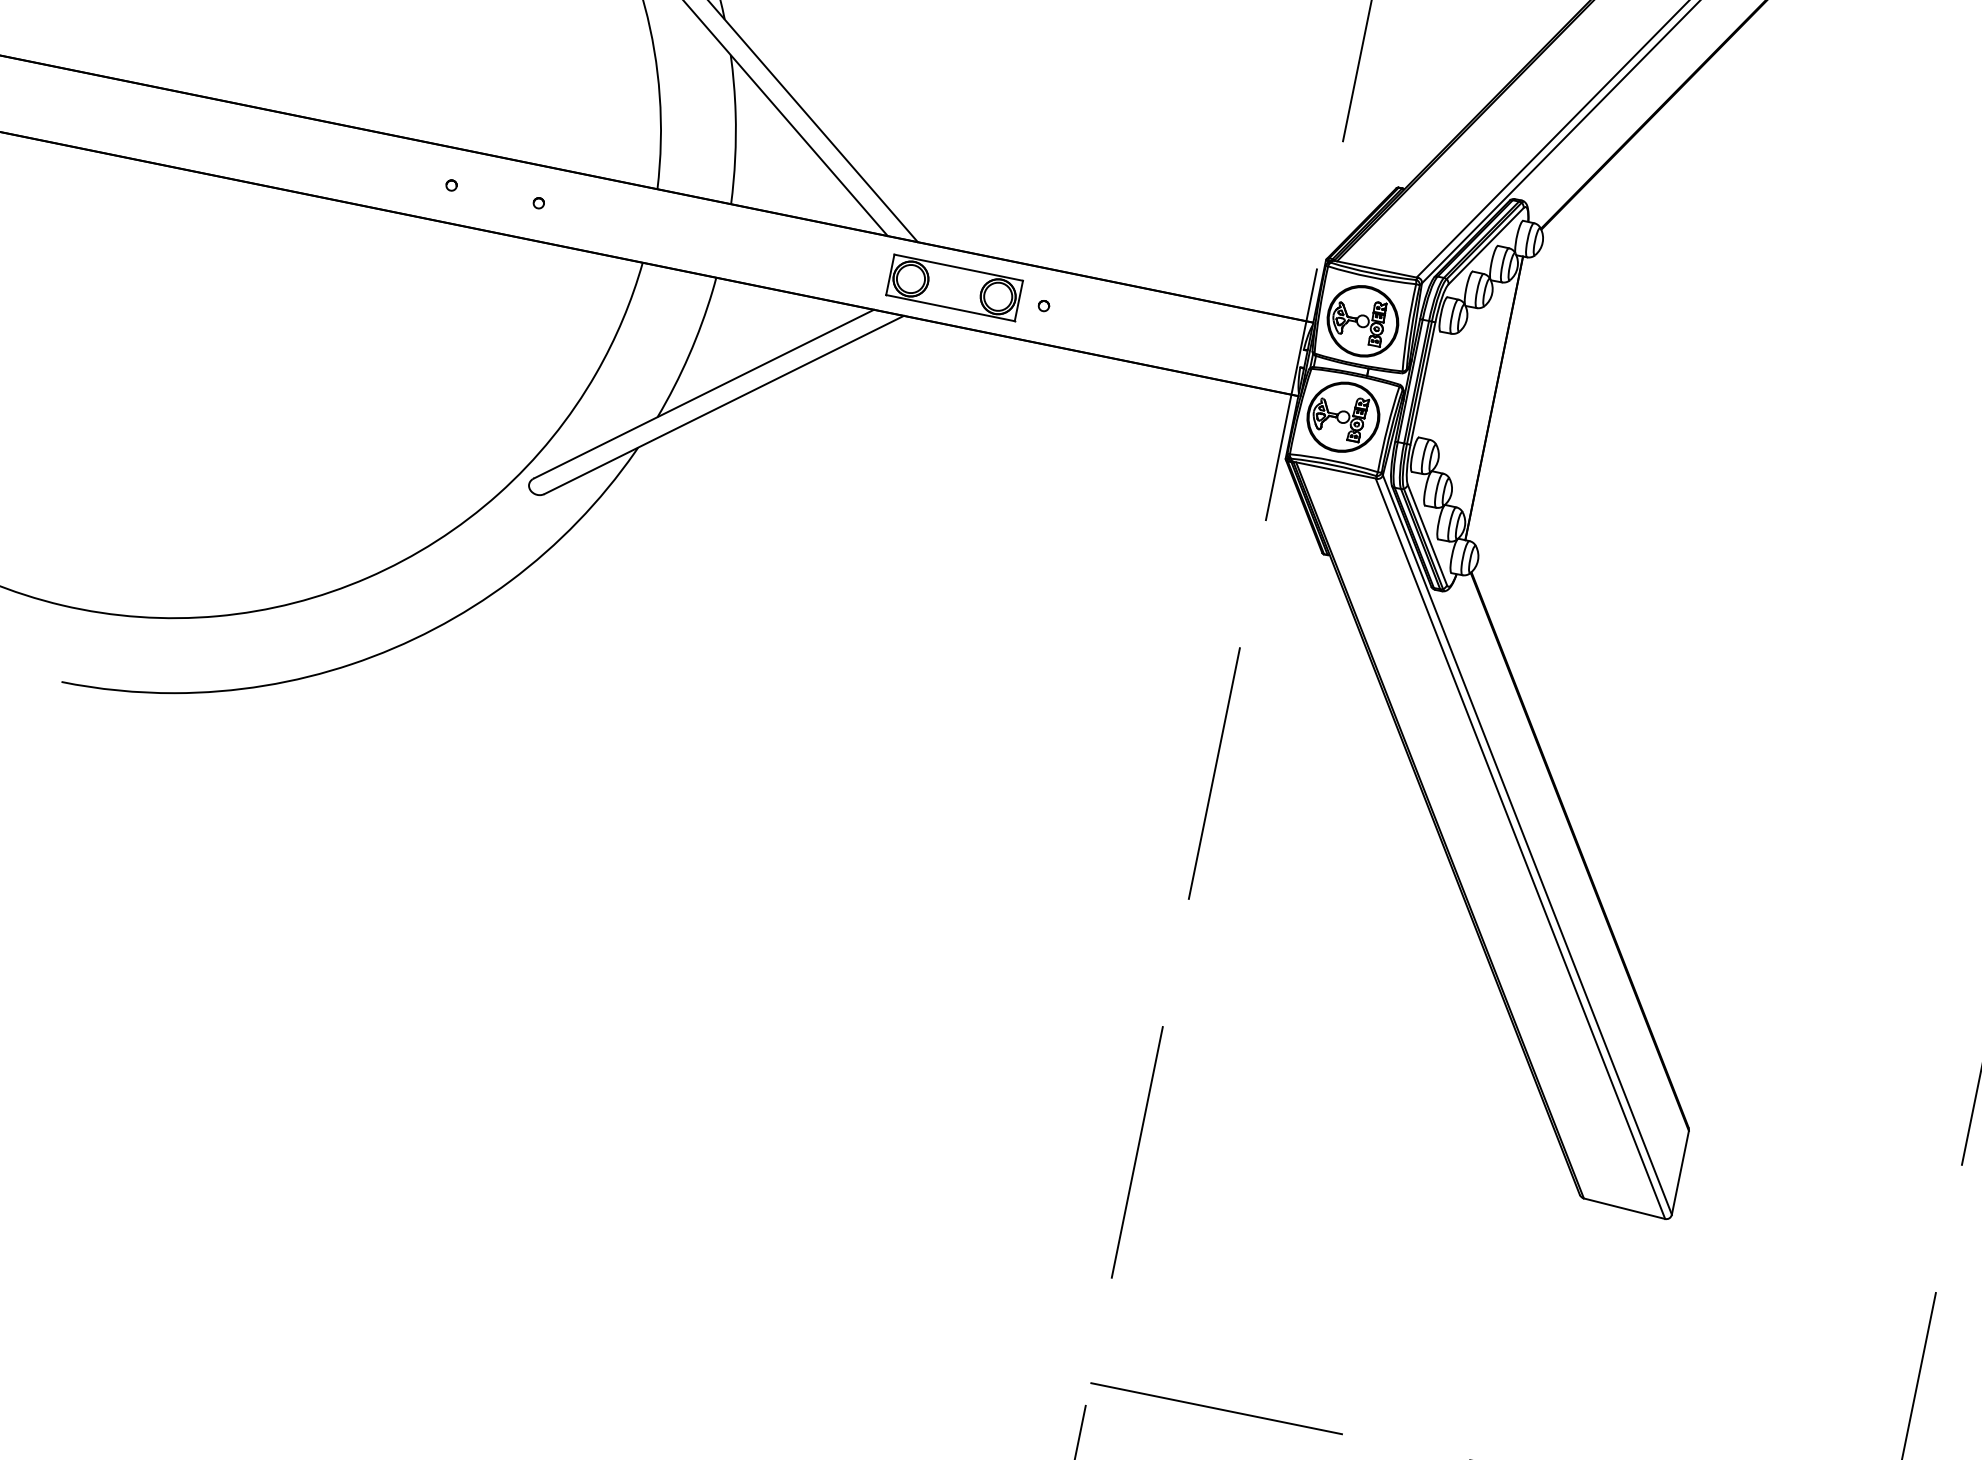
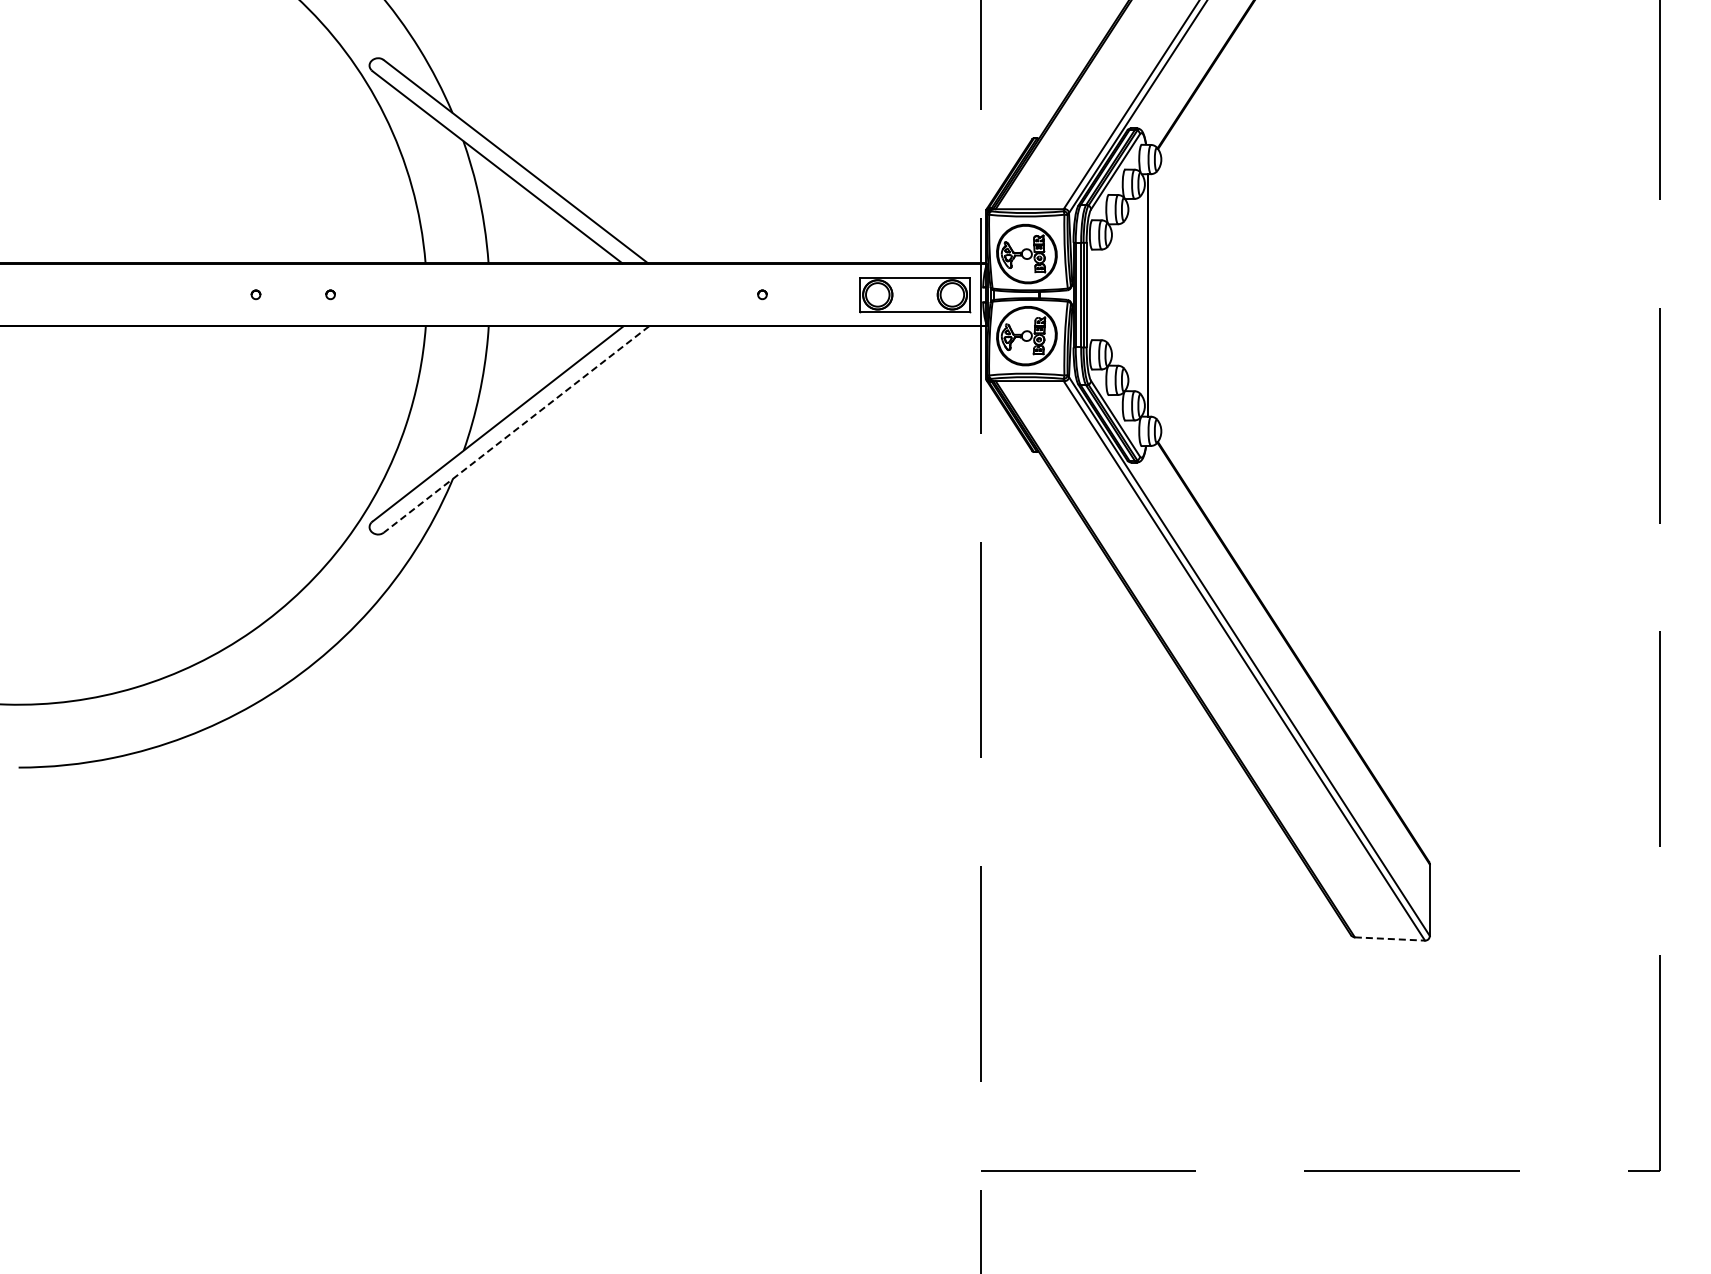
part: (954, 288) -> (915, 295), moved
line: (724, 405) -> (516, 429), solid -> dashed
line: (1625, 1209) -> (1390, 939), solid -> dashed

